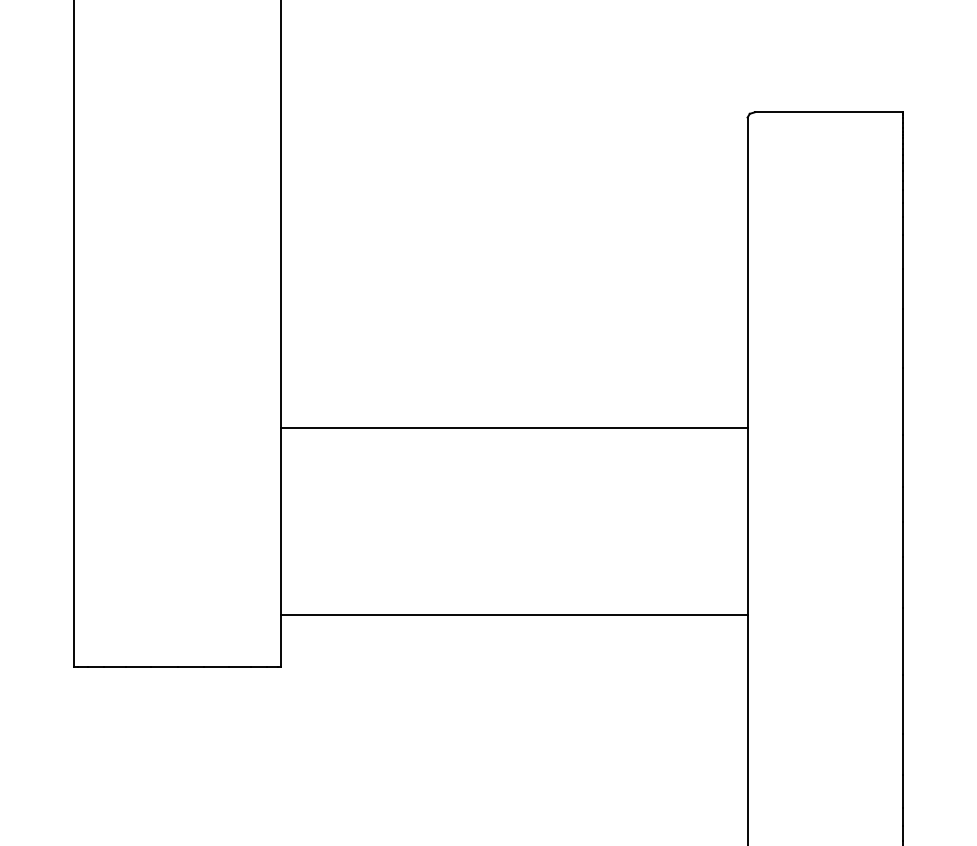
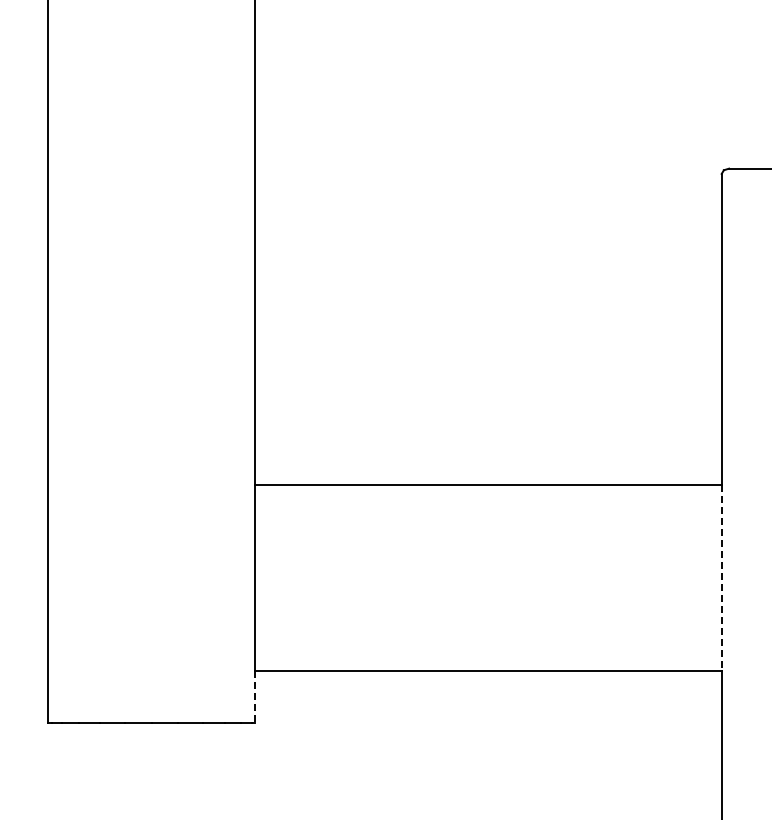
line: (747, 522) -> (721, 578), solid -> dashed
line: (281, 640) -> (255, 696), solid -> dashed

